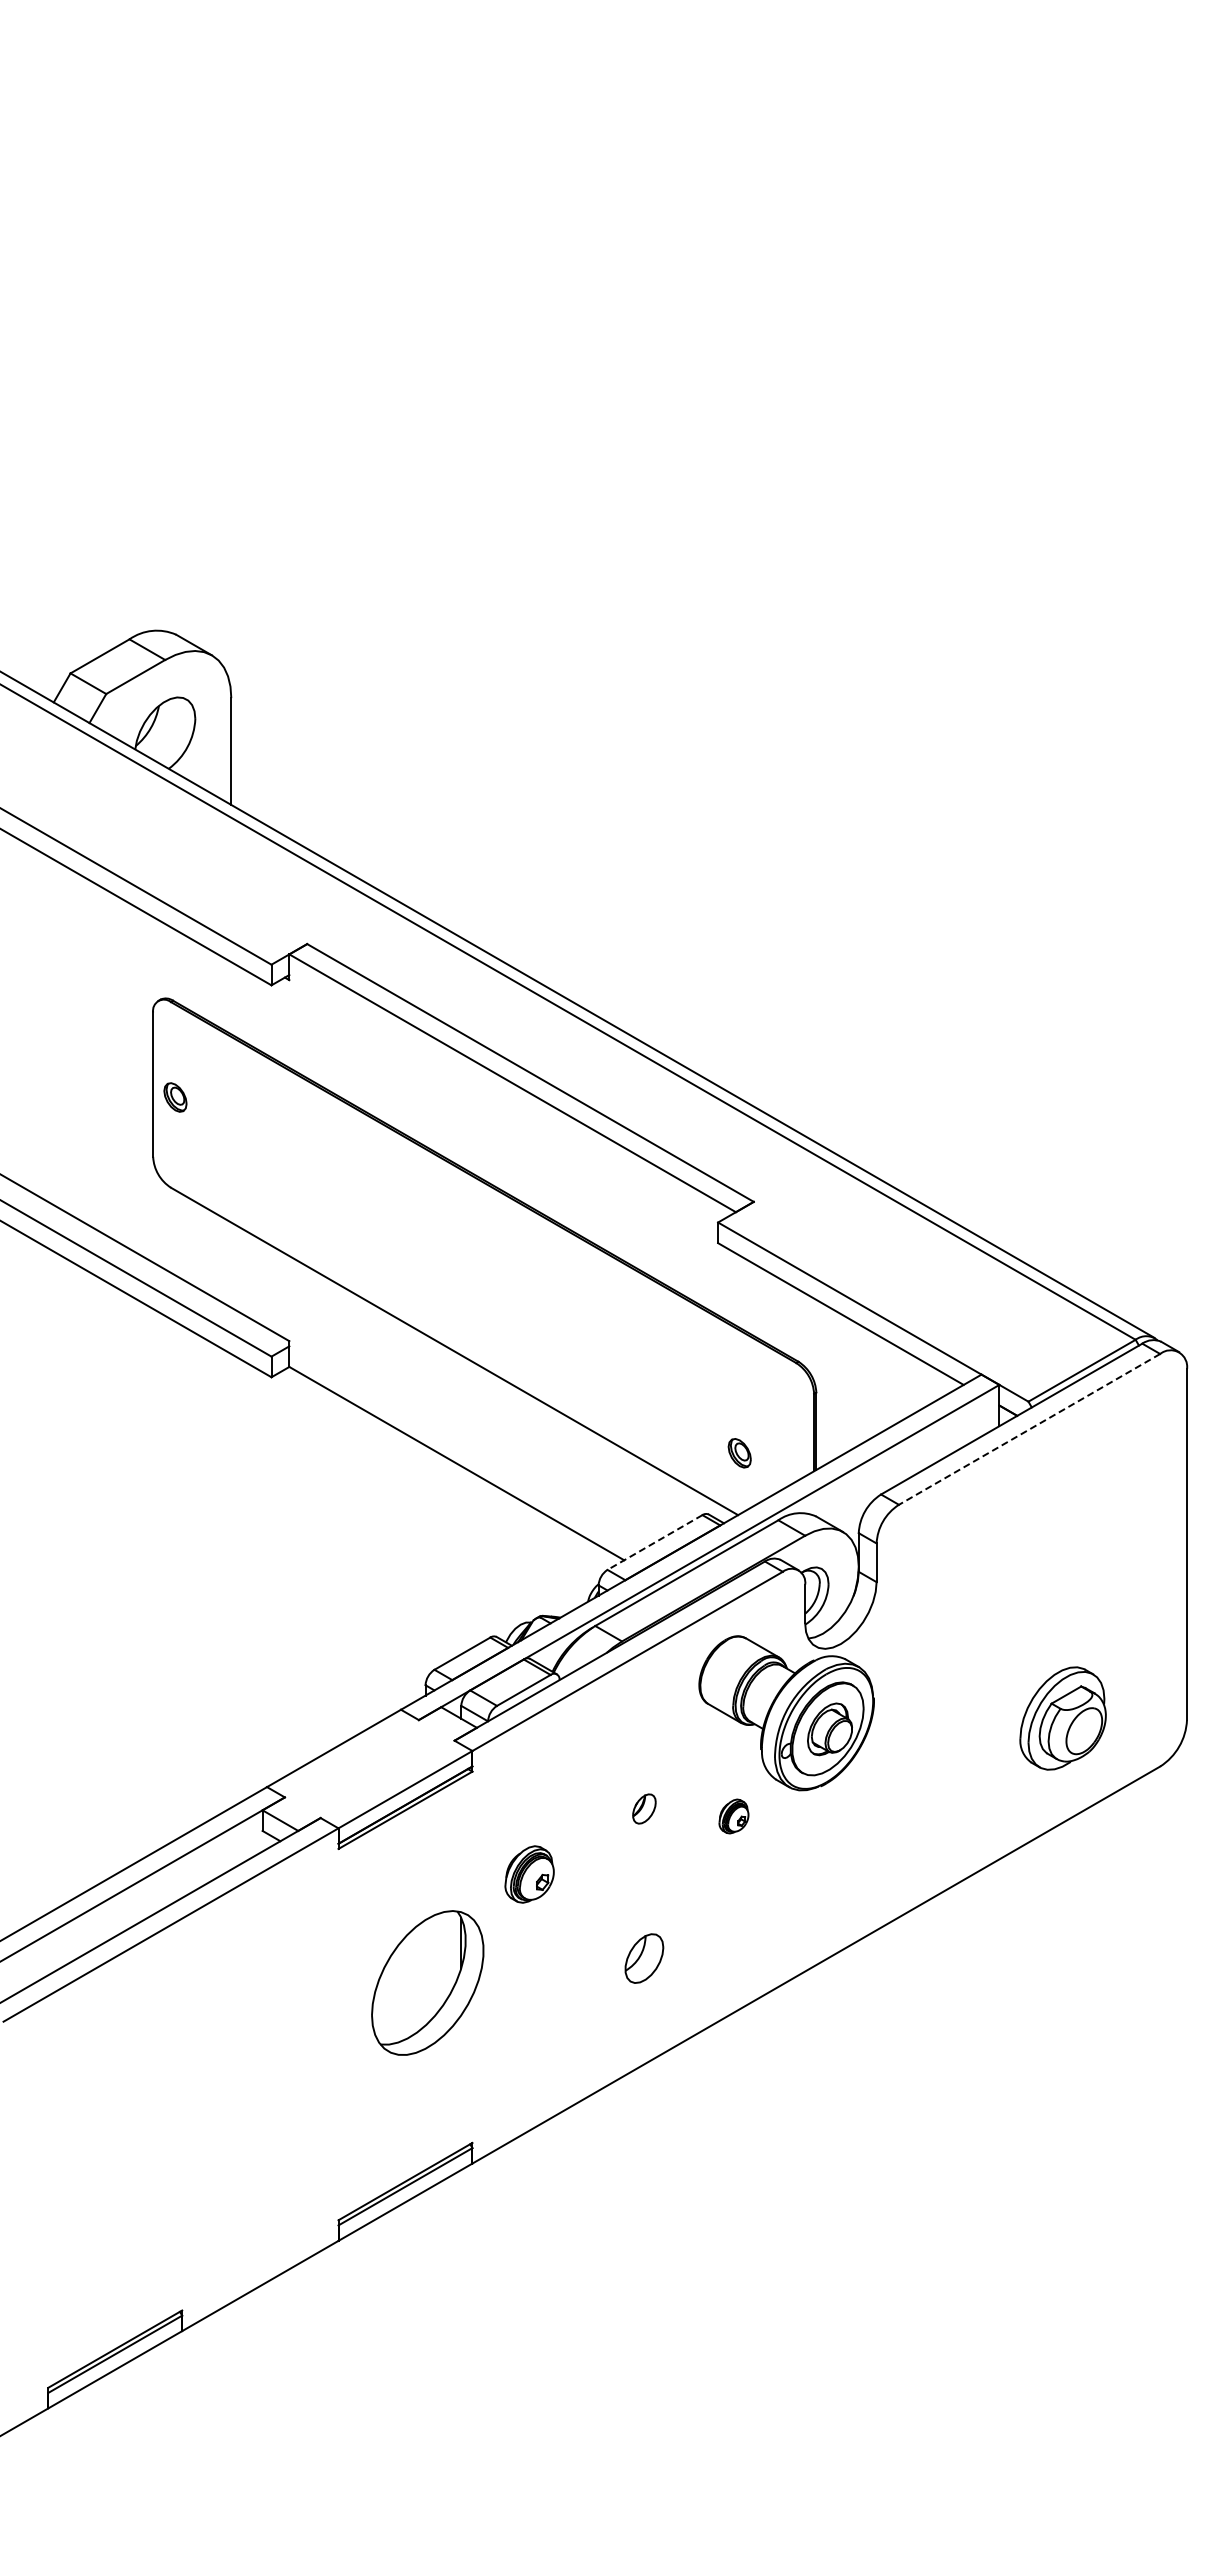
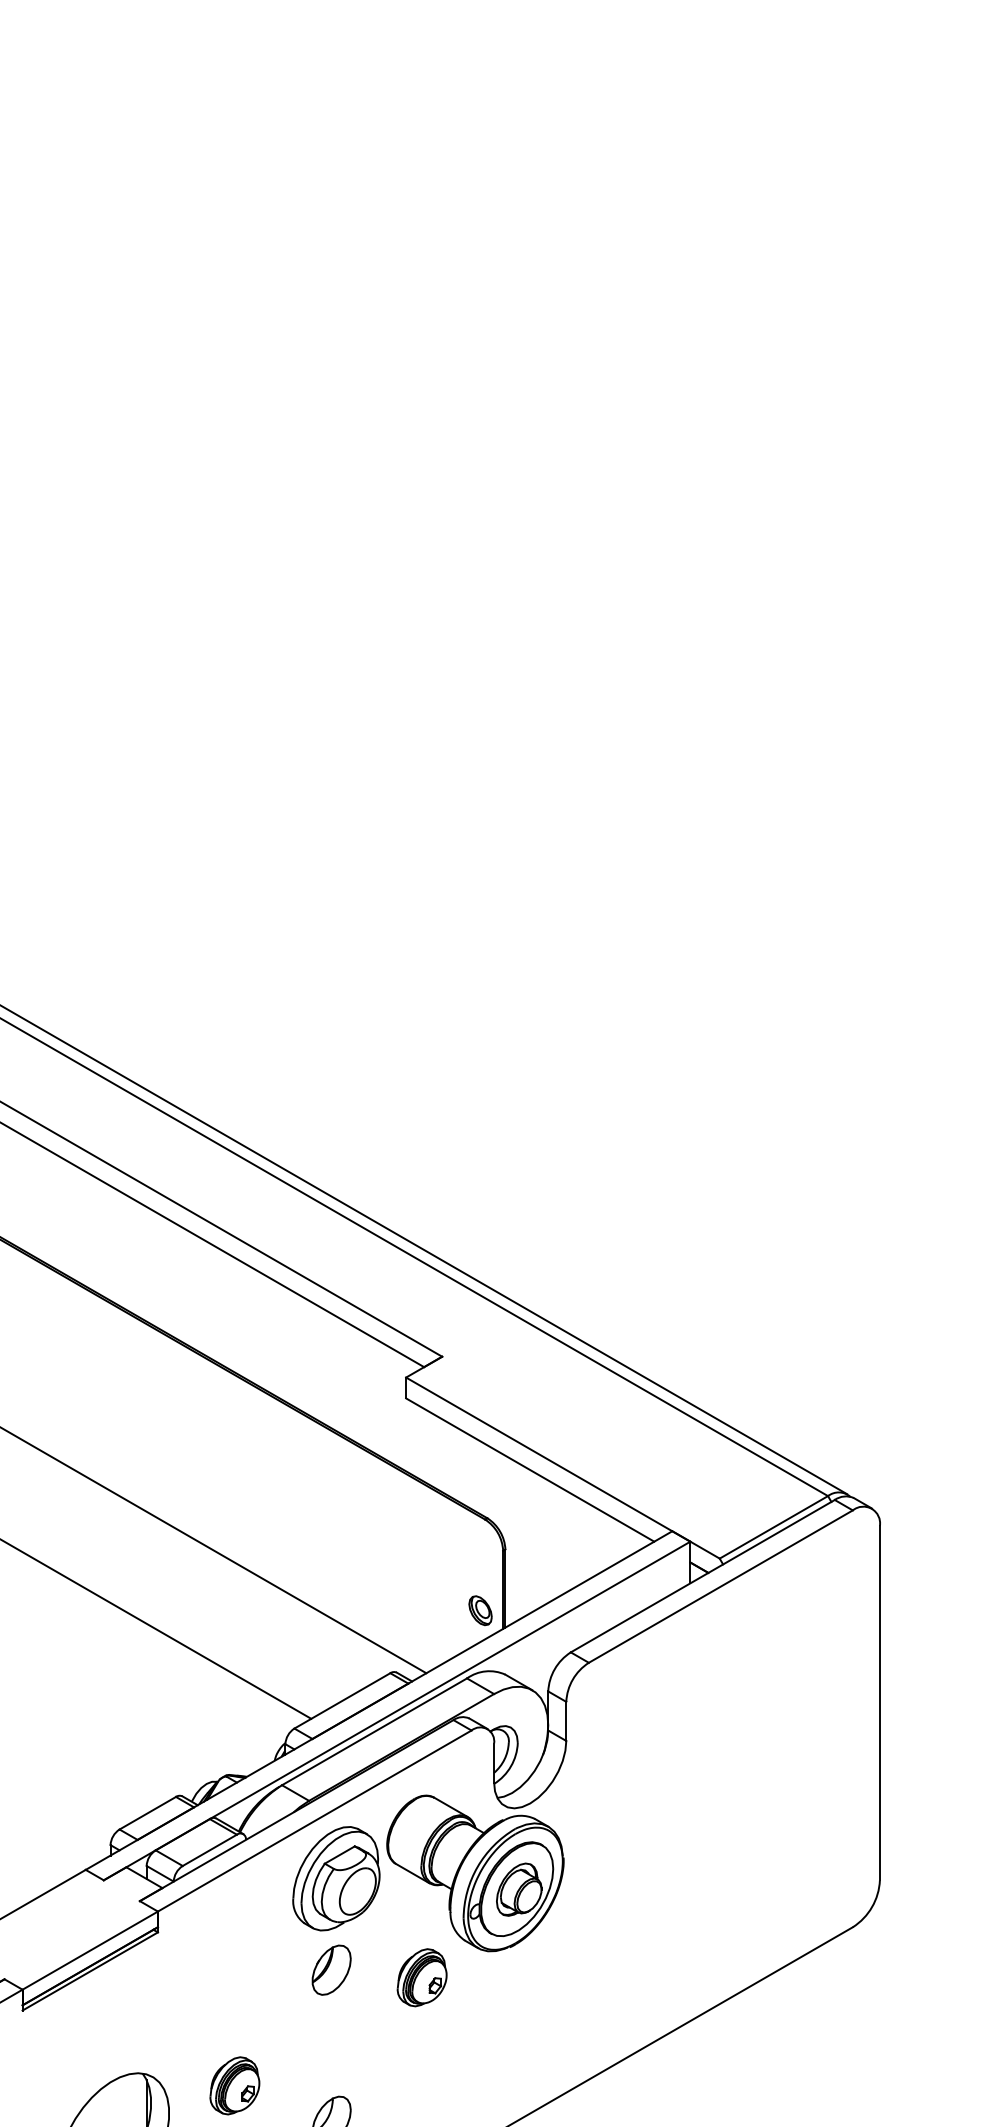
line: (1029, 1429) -> (720, 1586), dashed -> solid
part: (739, 1453) -> (480, 1610), moved
line: (655, 1542) -> (342, 1700), dashed -> solid
part: (1062, 1718) -> (335, 1878), moved
part: (644, 1808) -> (331, 1969), size x1.67
part: (733, 1816) -> (421, 1977), size x1.67
part: (529, 1874) -> (234, 2085), moved

